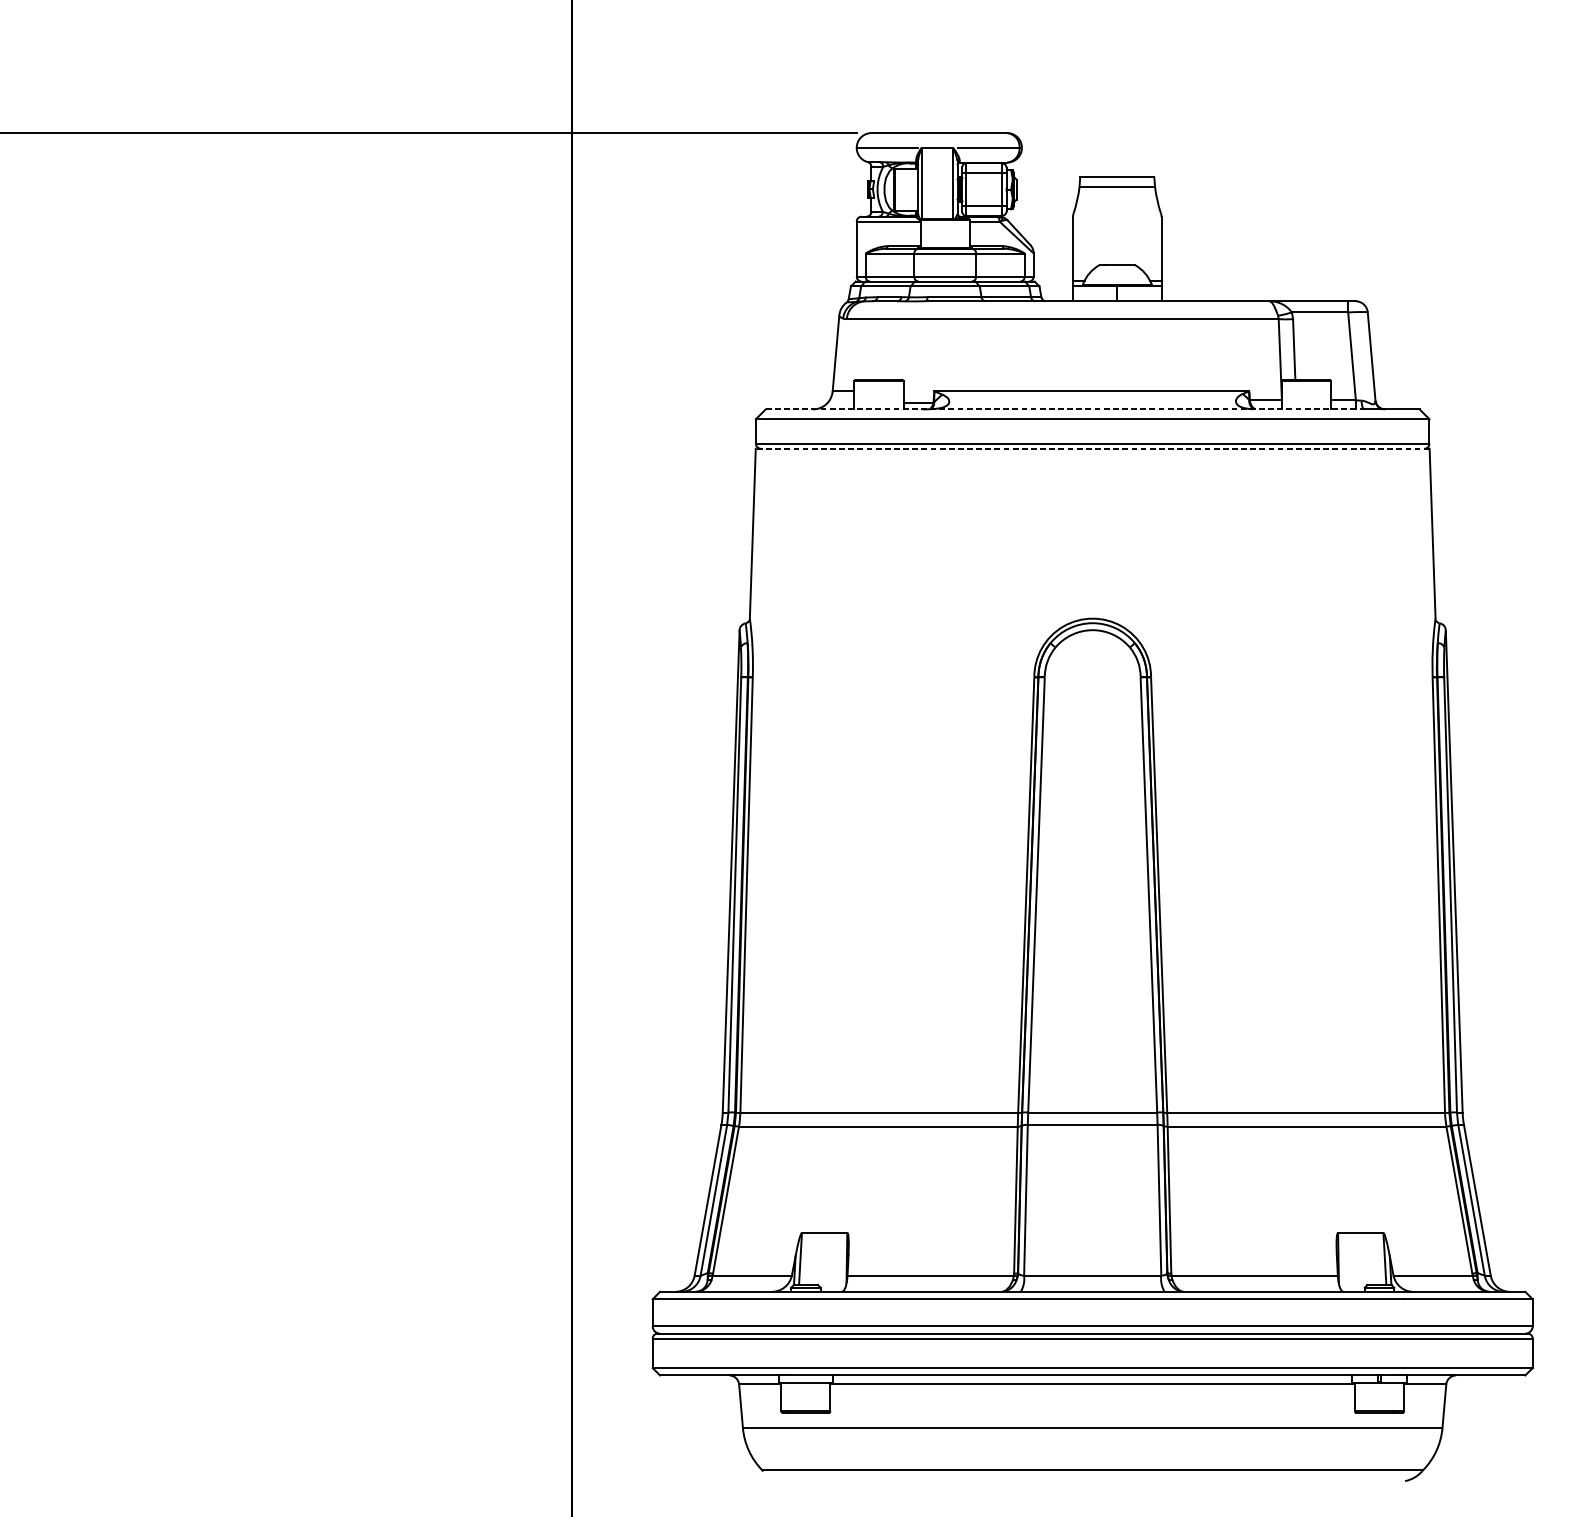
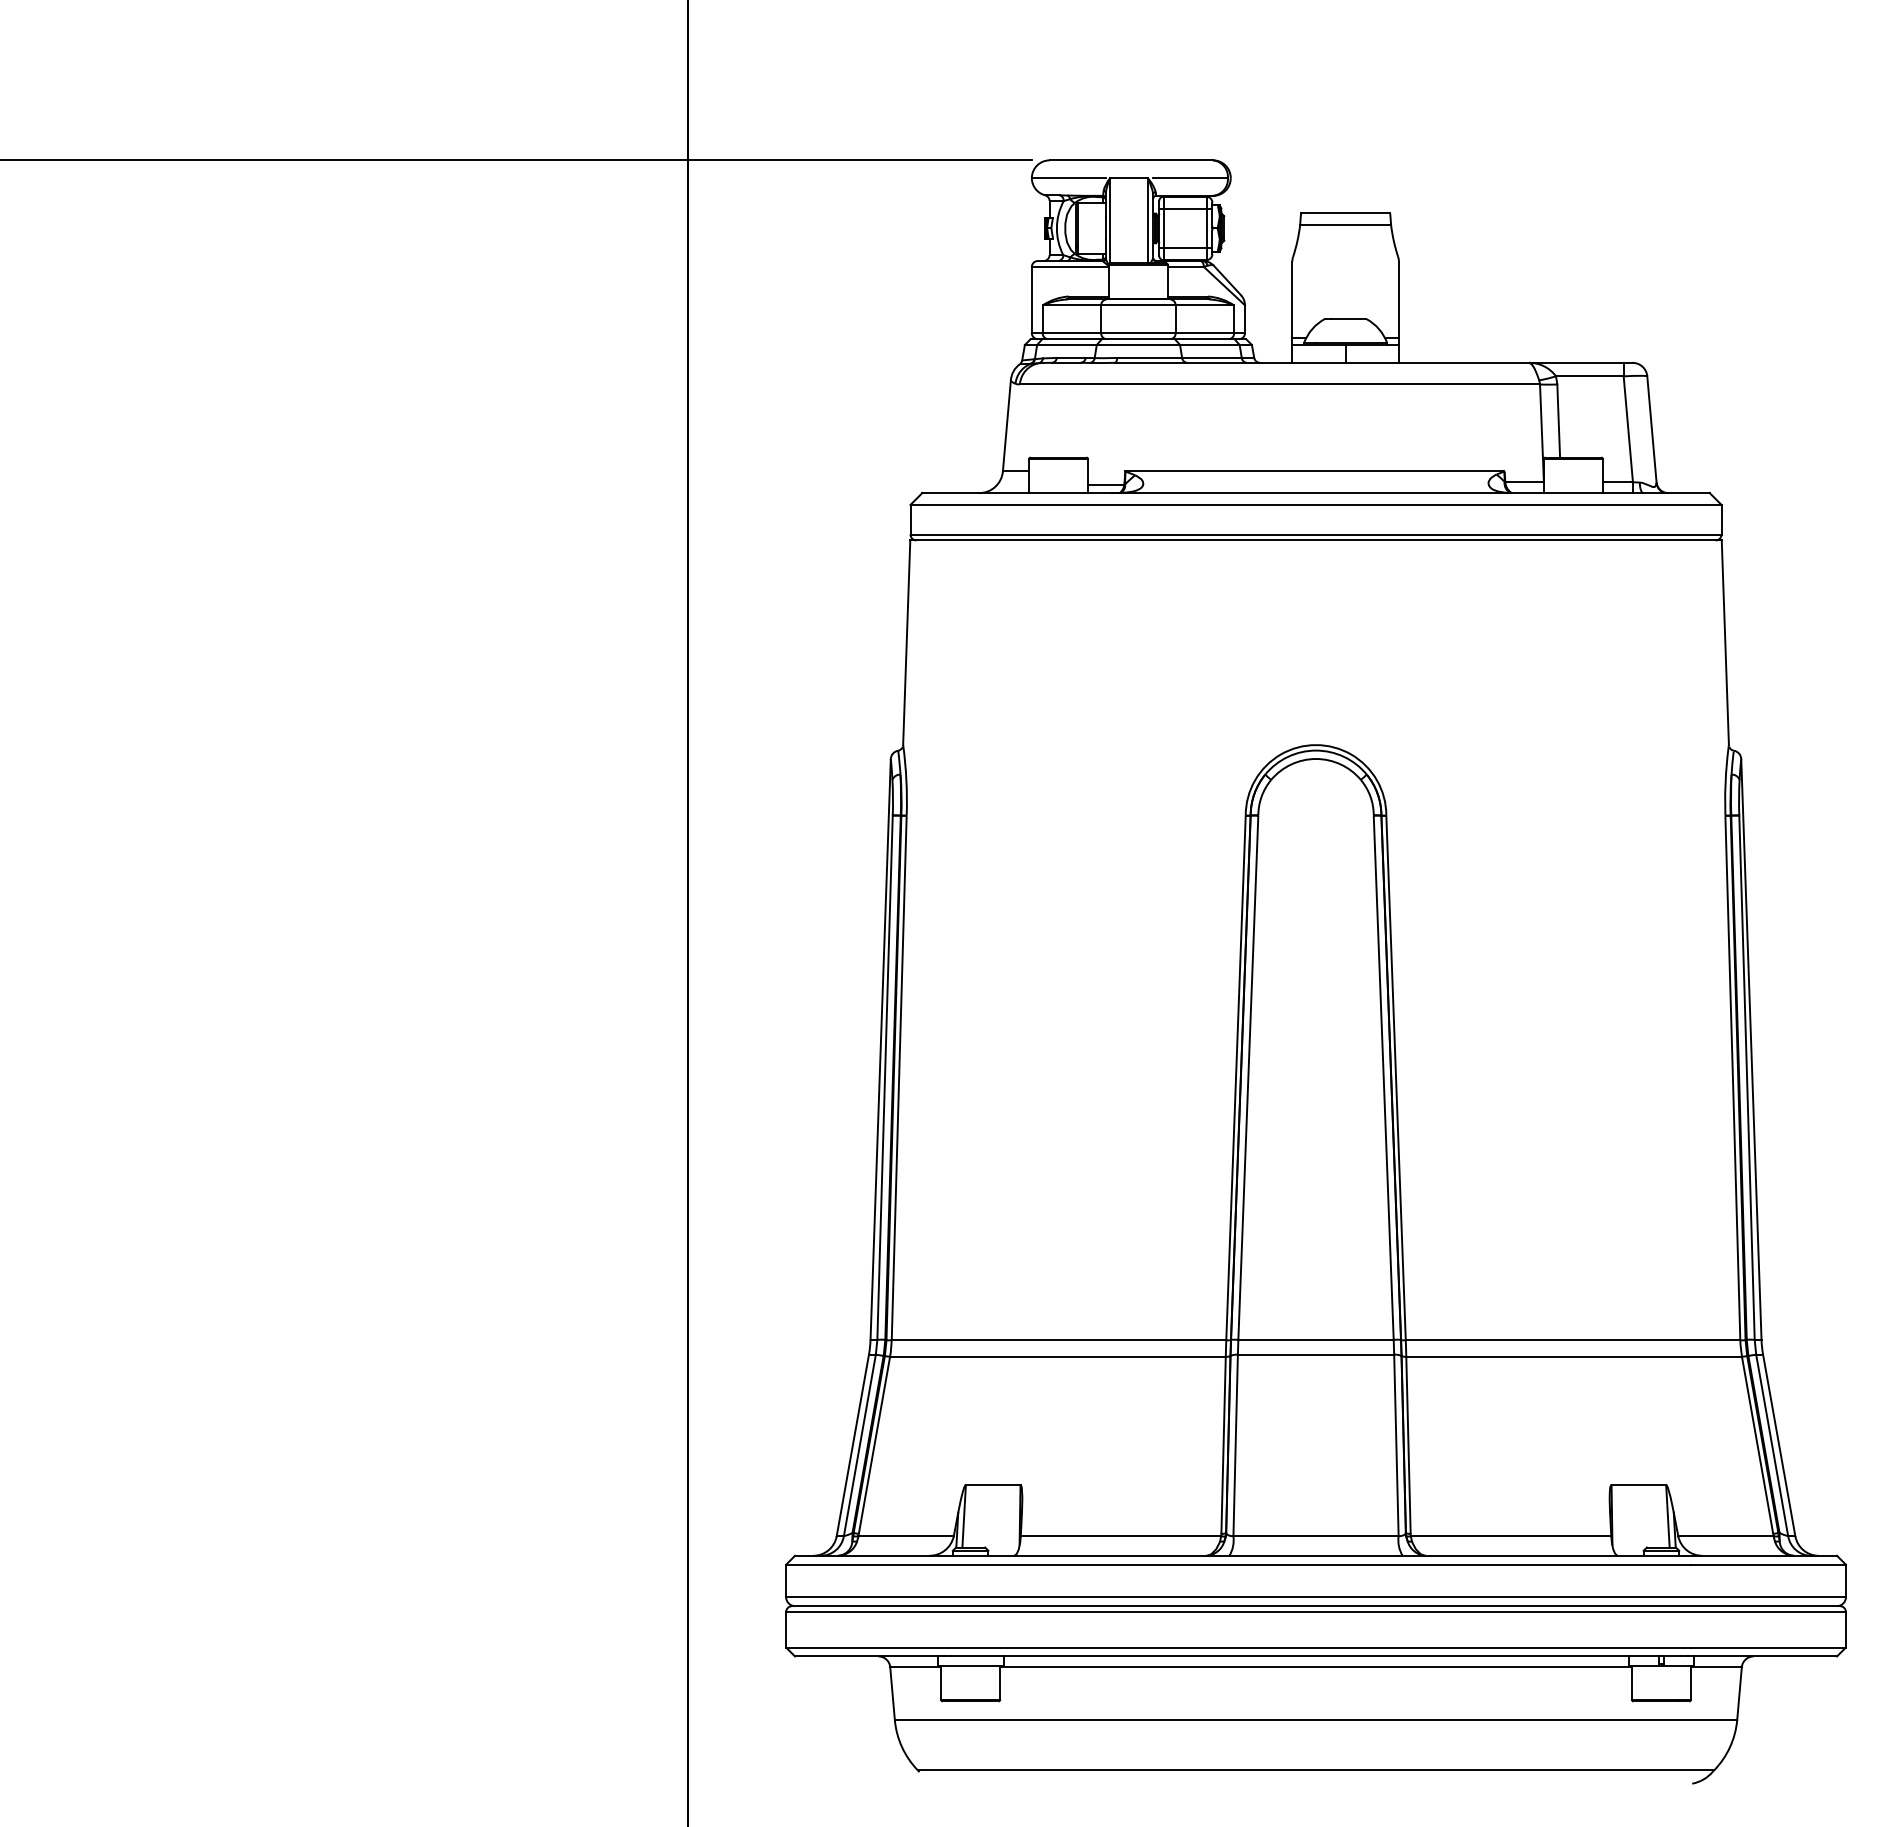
line: (1065, 409) -> (1283, 493), dashed -> solid
line: (1093, 448) -> (1316, 540), dashed -> solid

